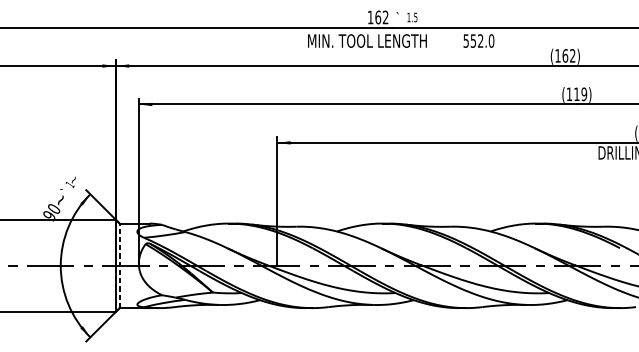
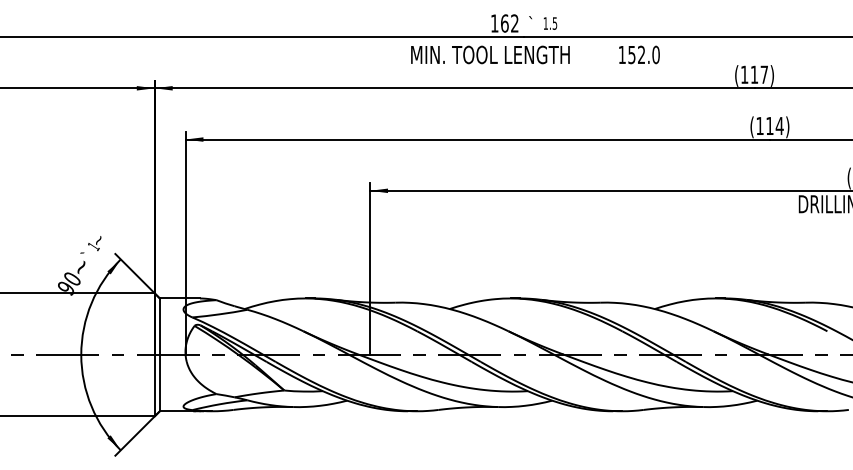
text: (465, 41) -> (621, 55), 552.0 -> 152.0
text: (568, 55) -> (758, 74), (162) -> (117)
text: (584, 93) -> (779, 125), (119) -> (114)
line: (119, 265) -> (159, 354), dashed -> solid

